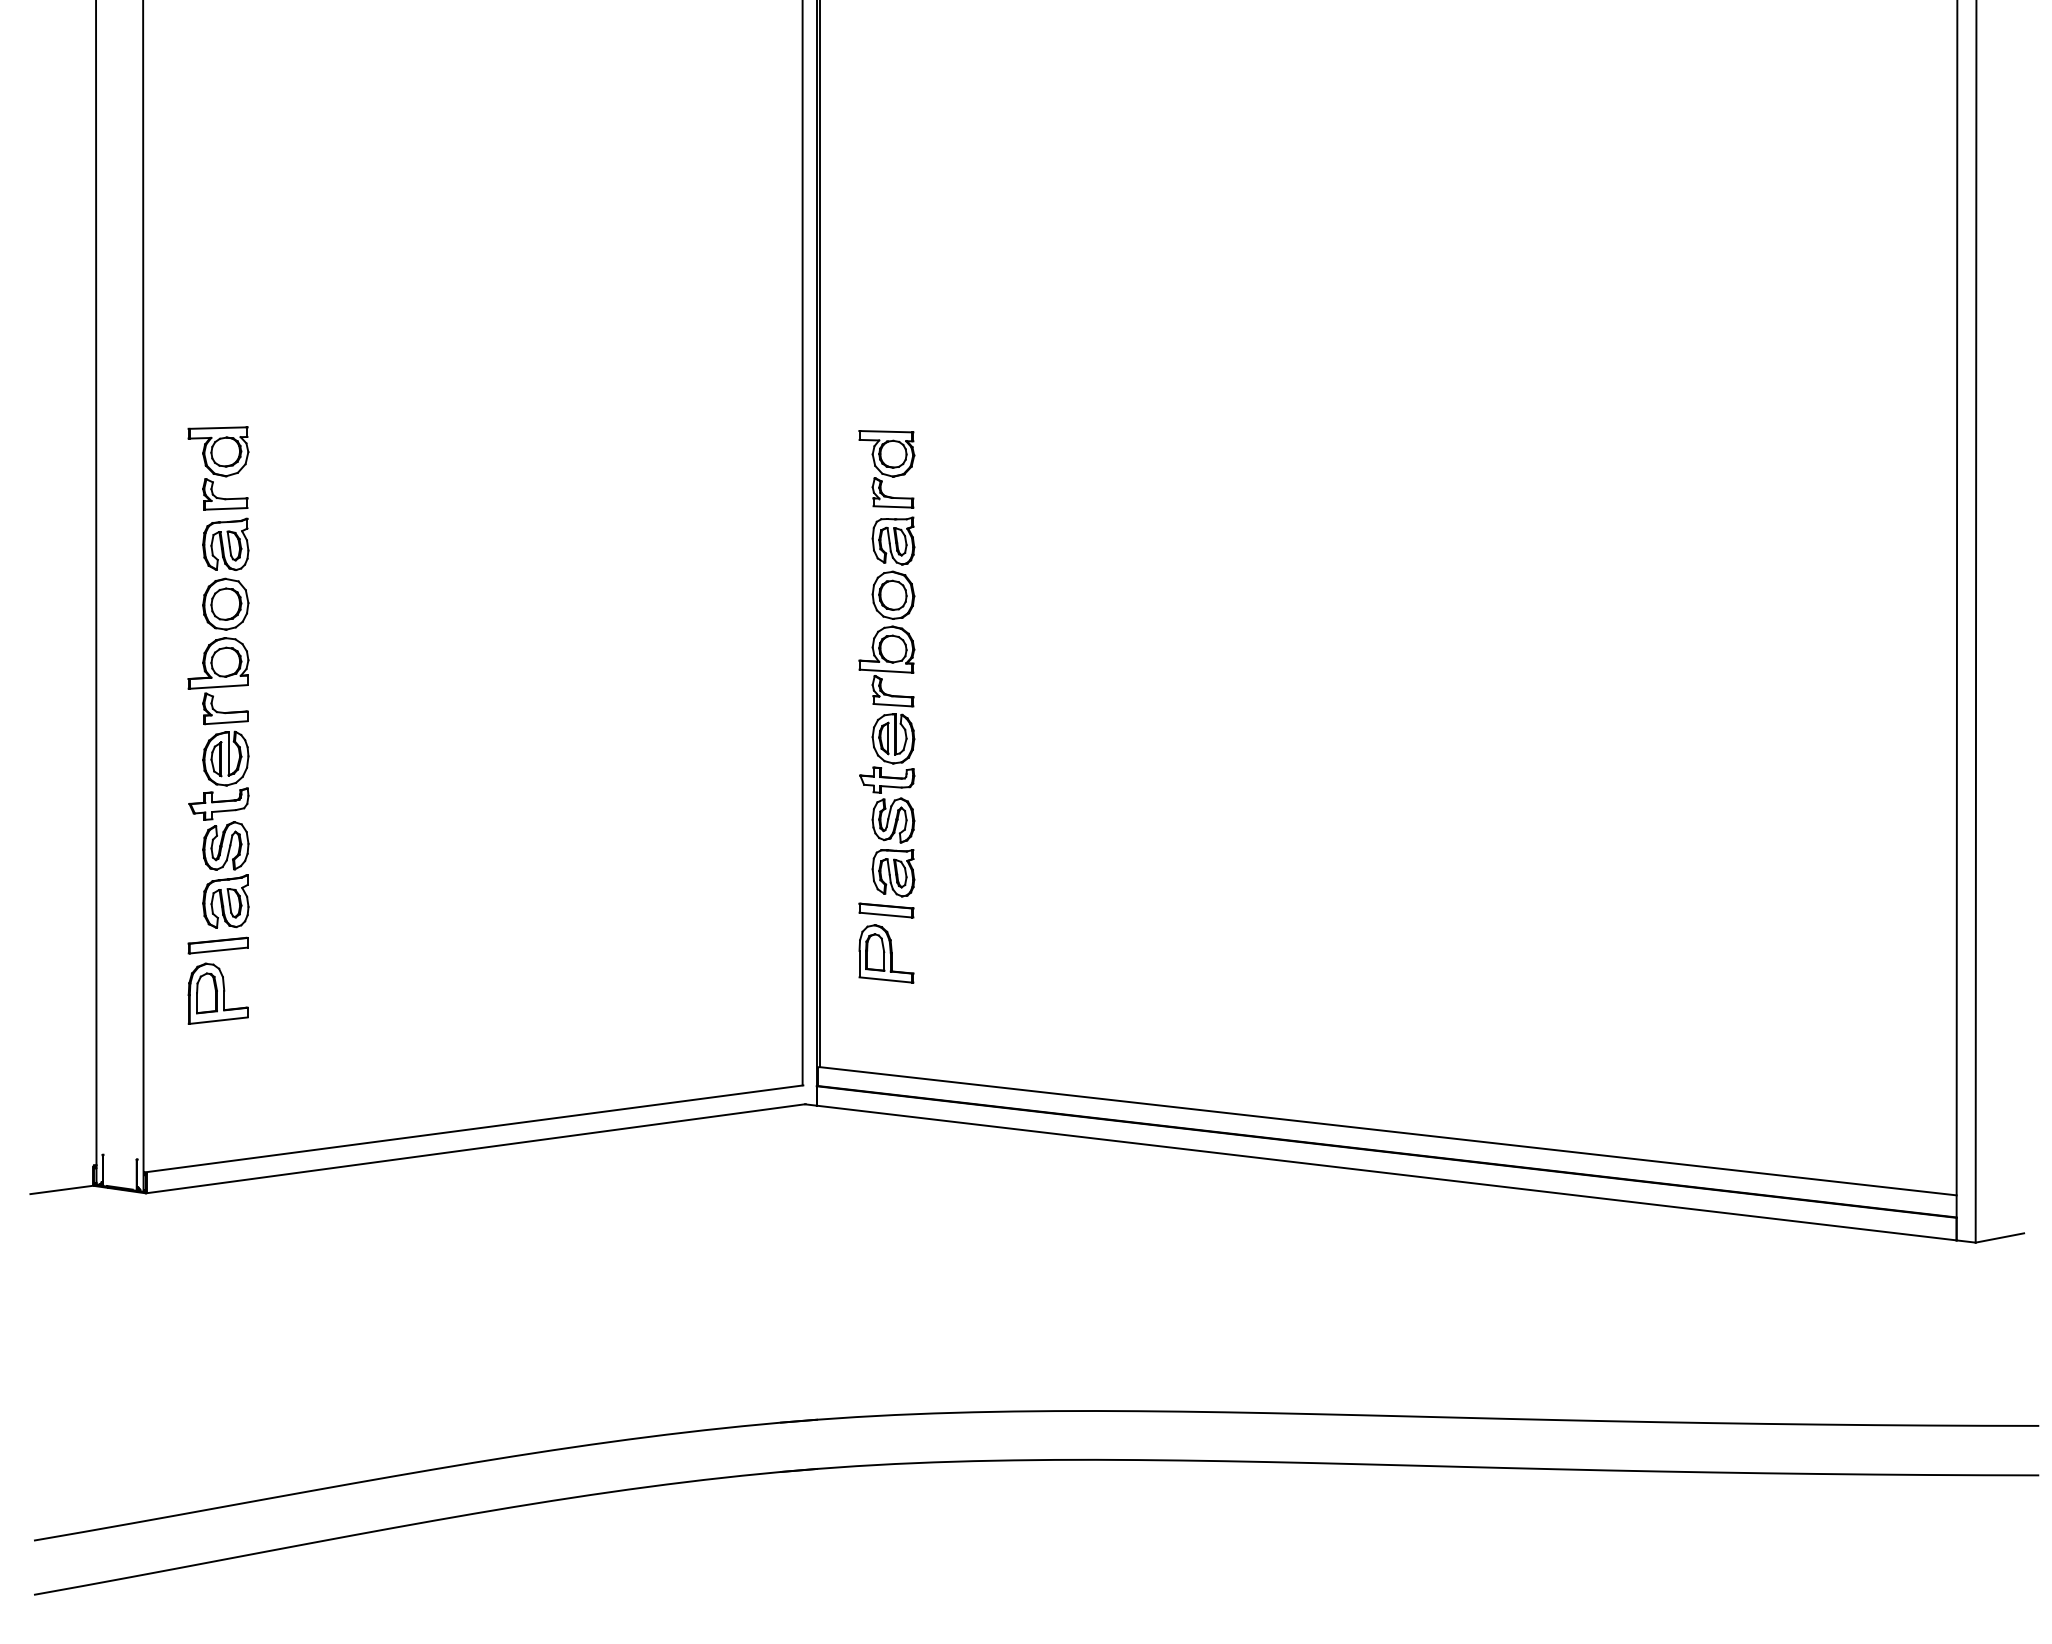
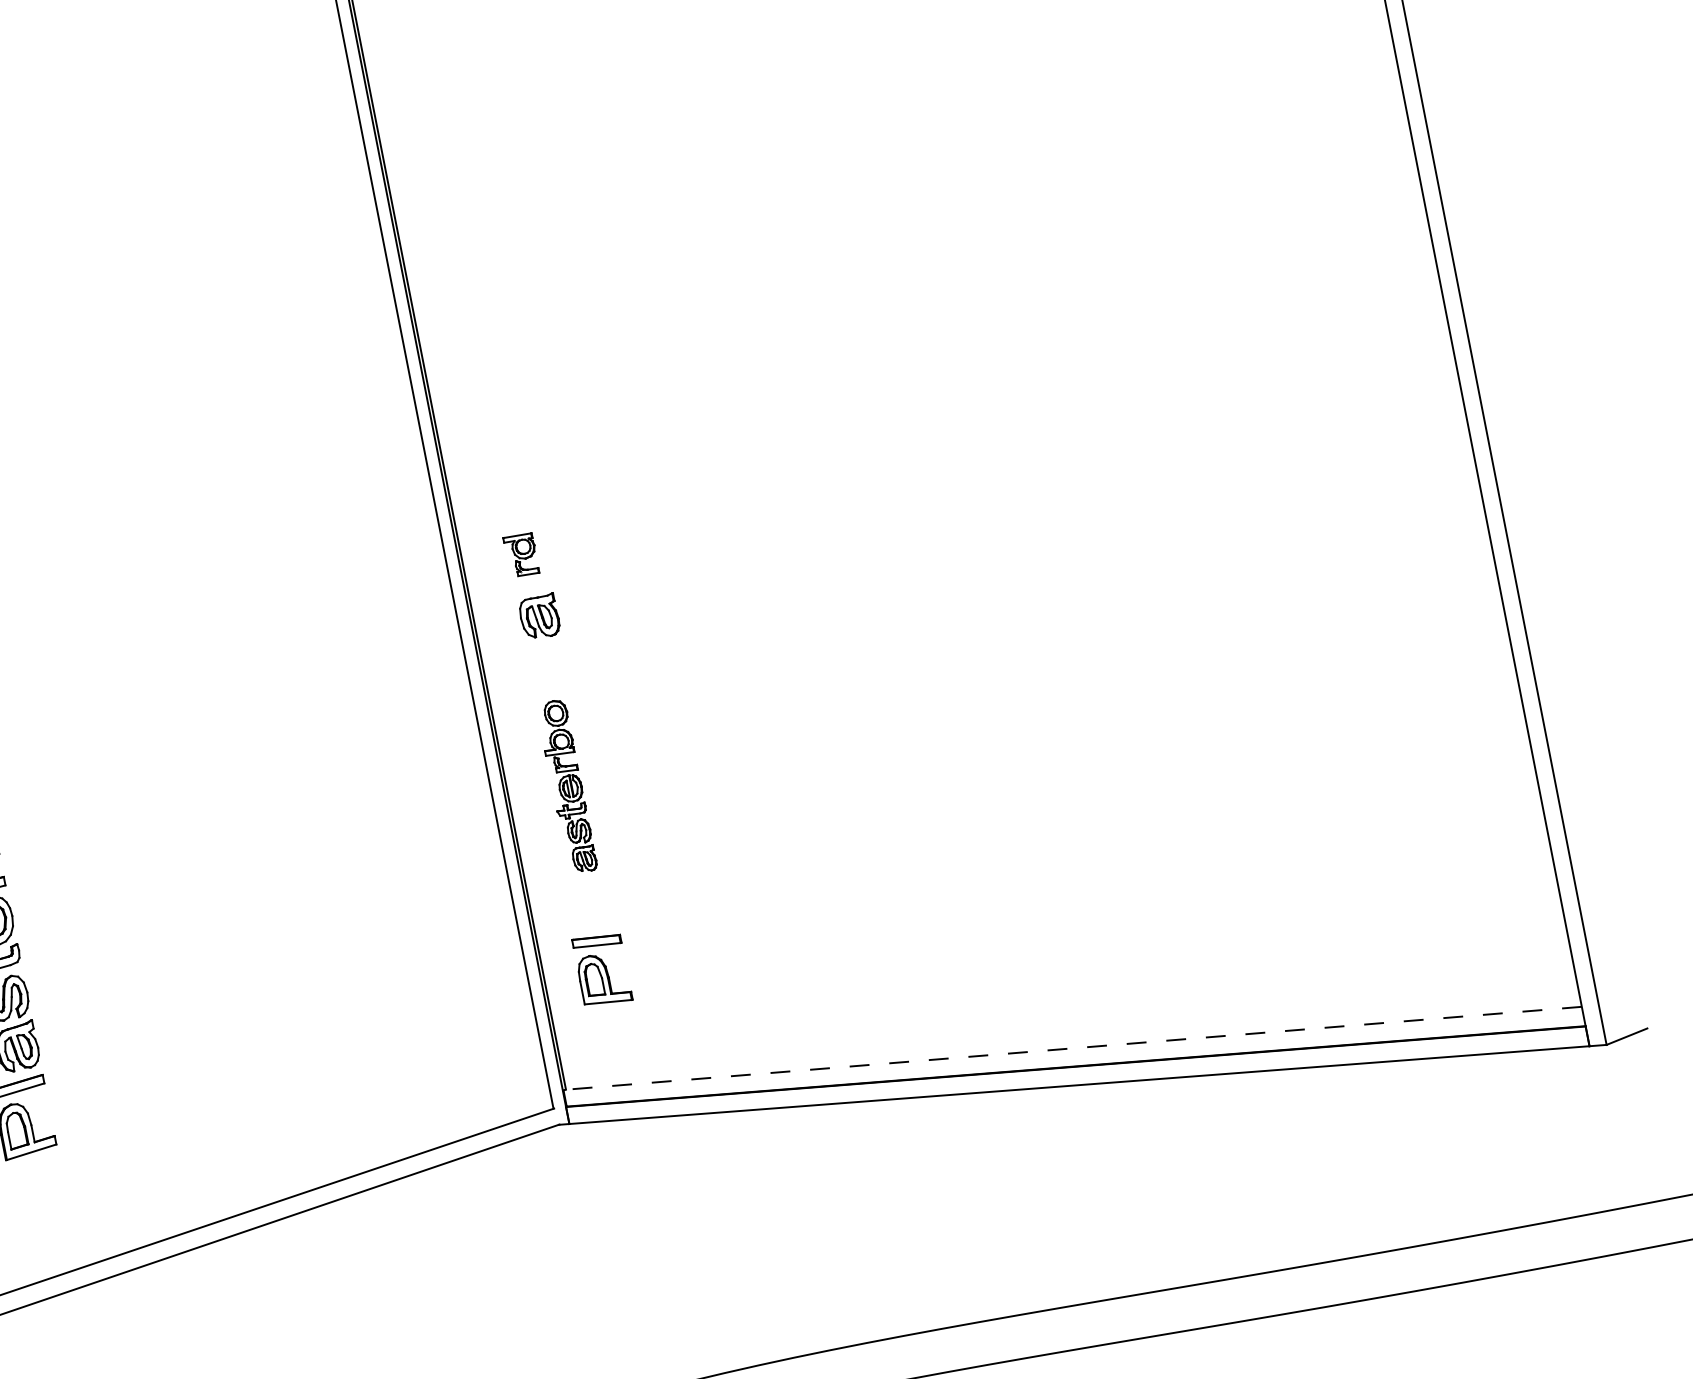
part: (886, 469) -> (521, 555), size x0.6
part: (886, 733) -> (566, 786), size x0.6
line: (1387, 1131) -> (1073, 1048), solid -> dashed

